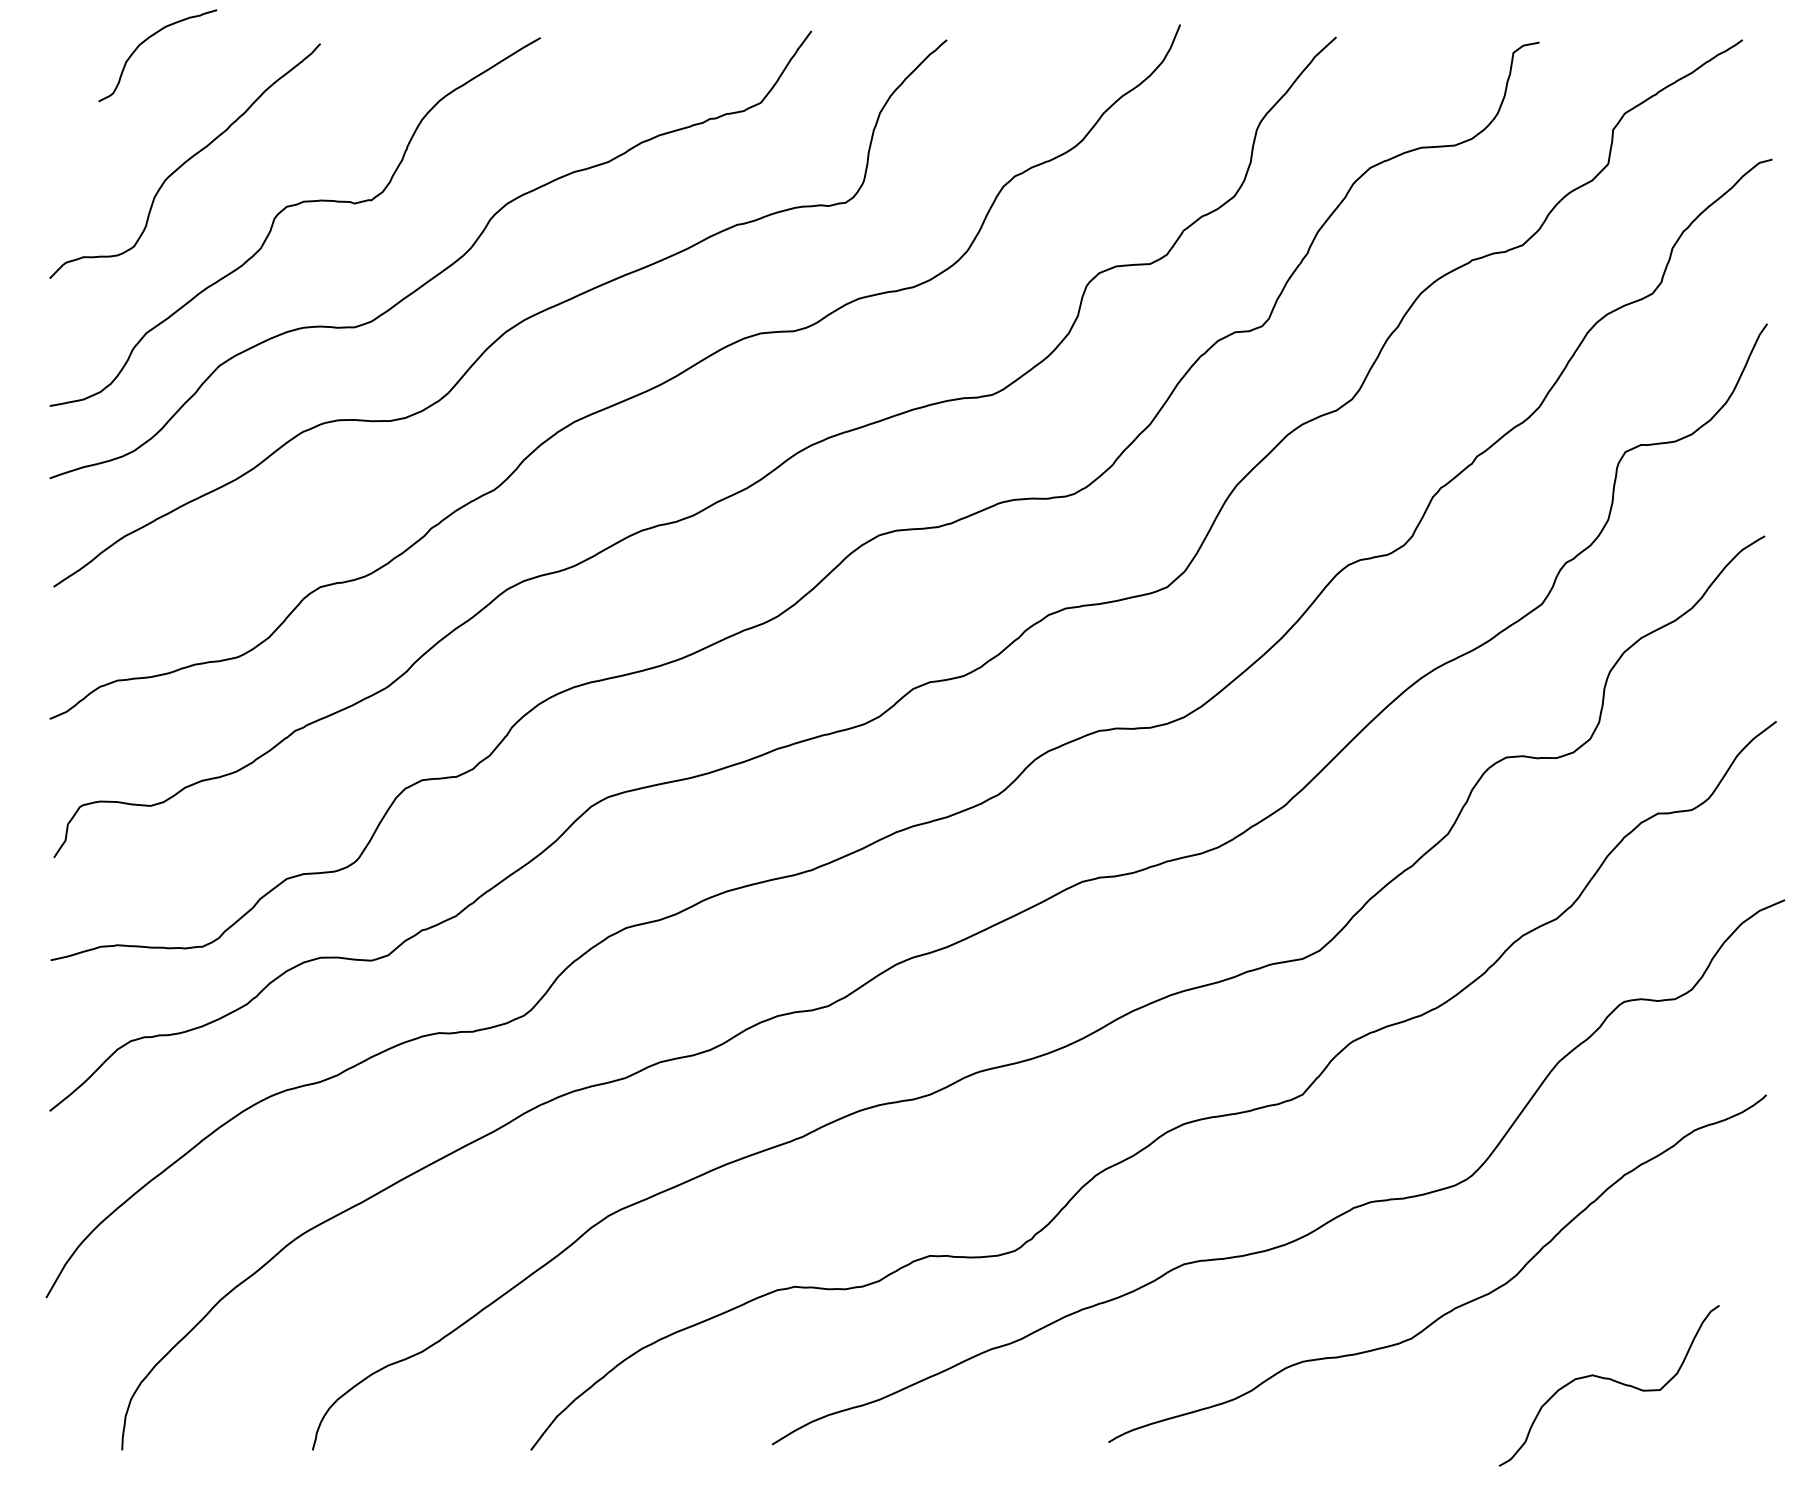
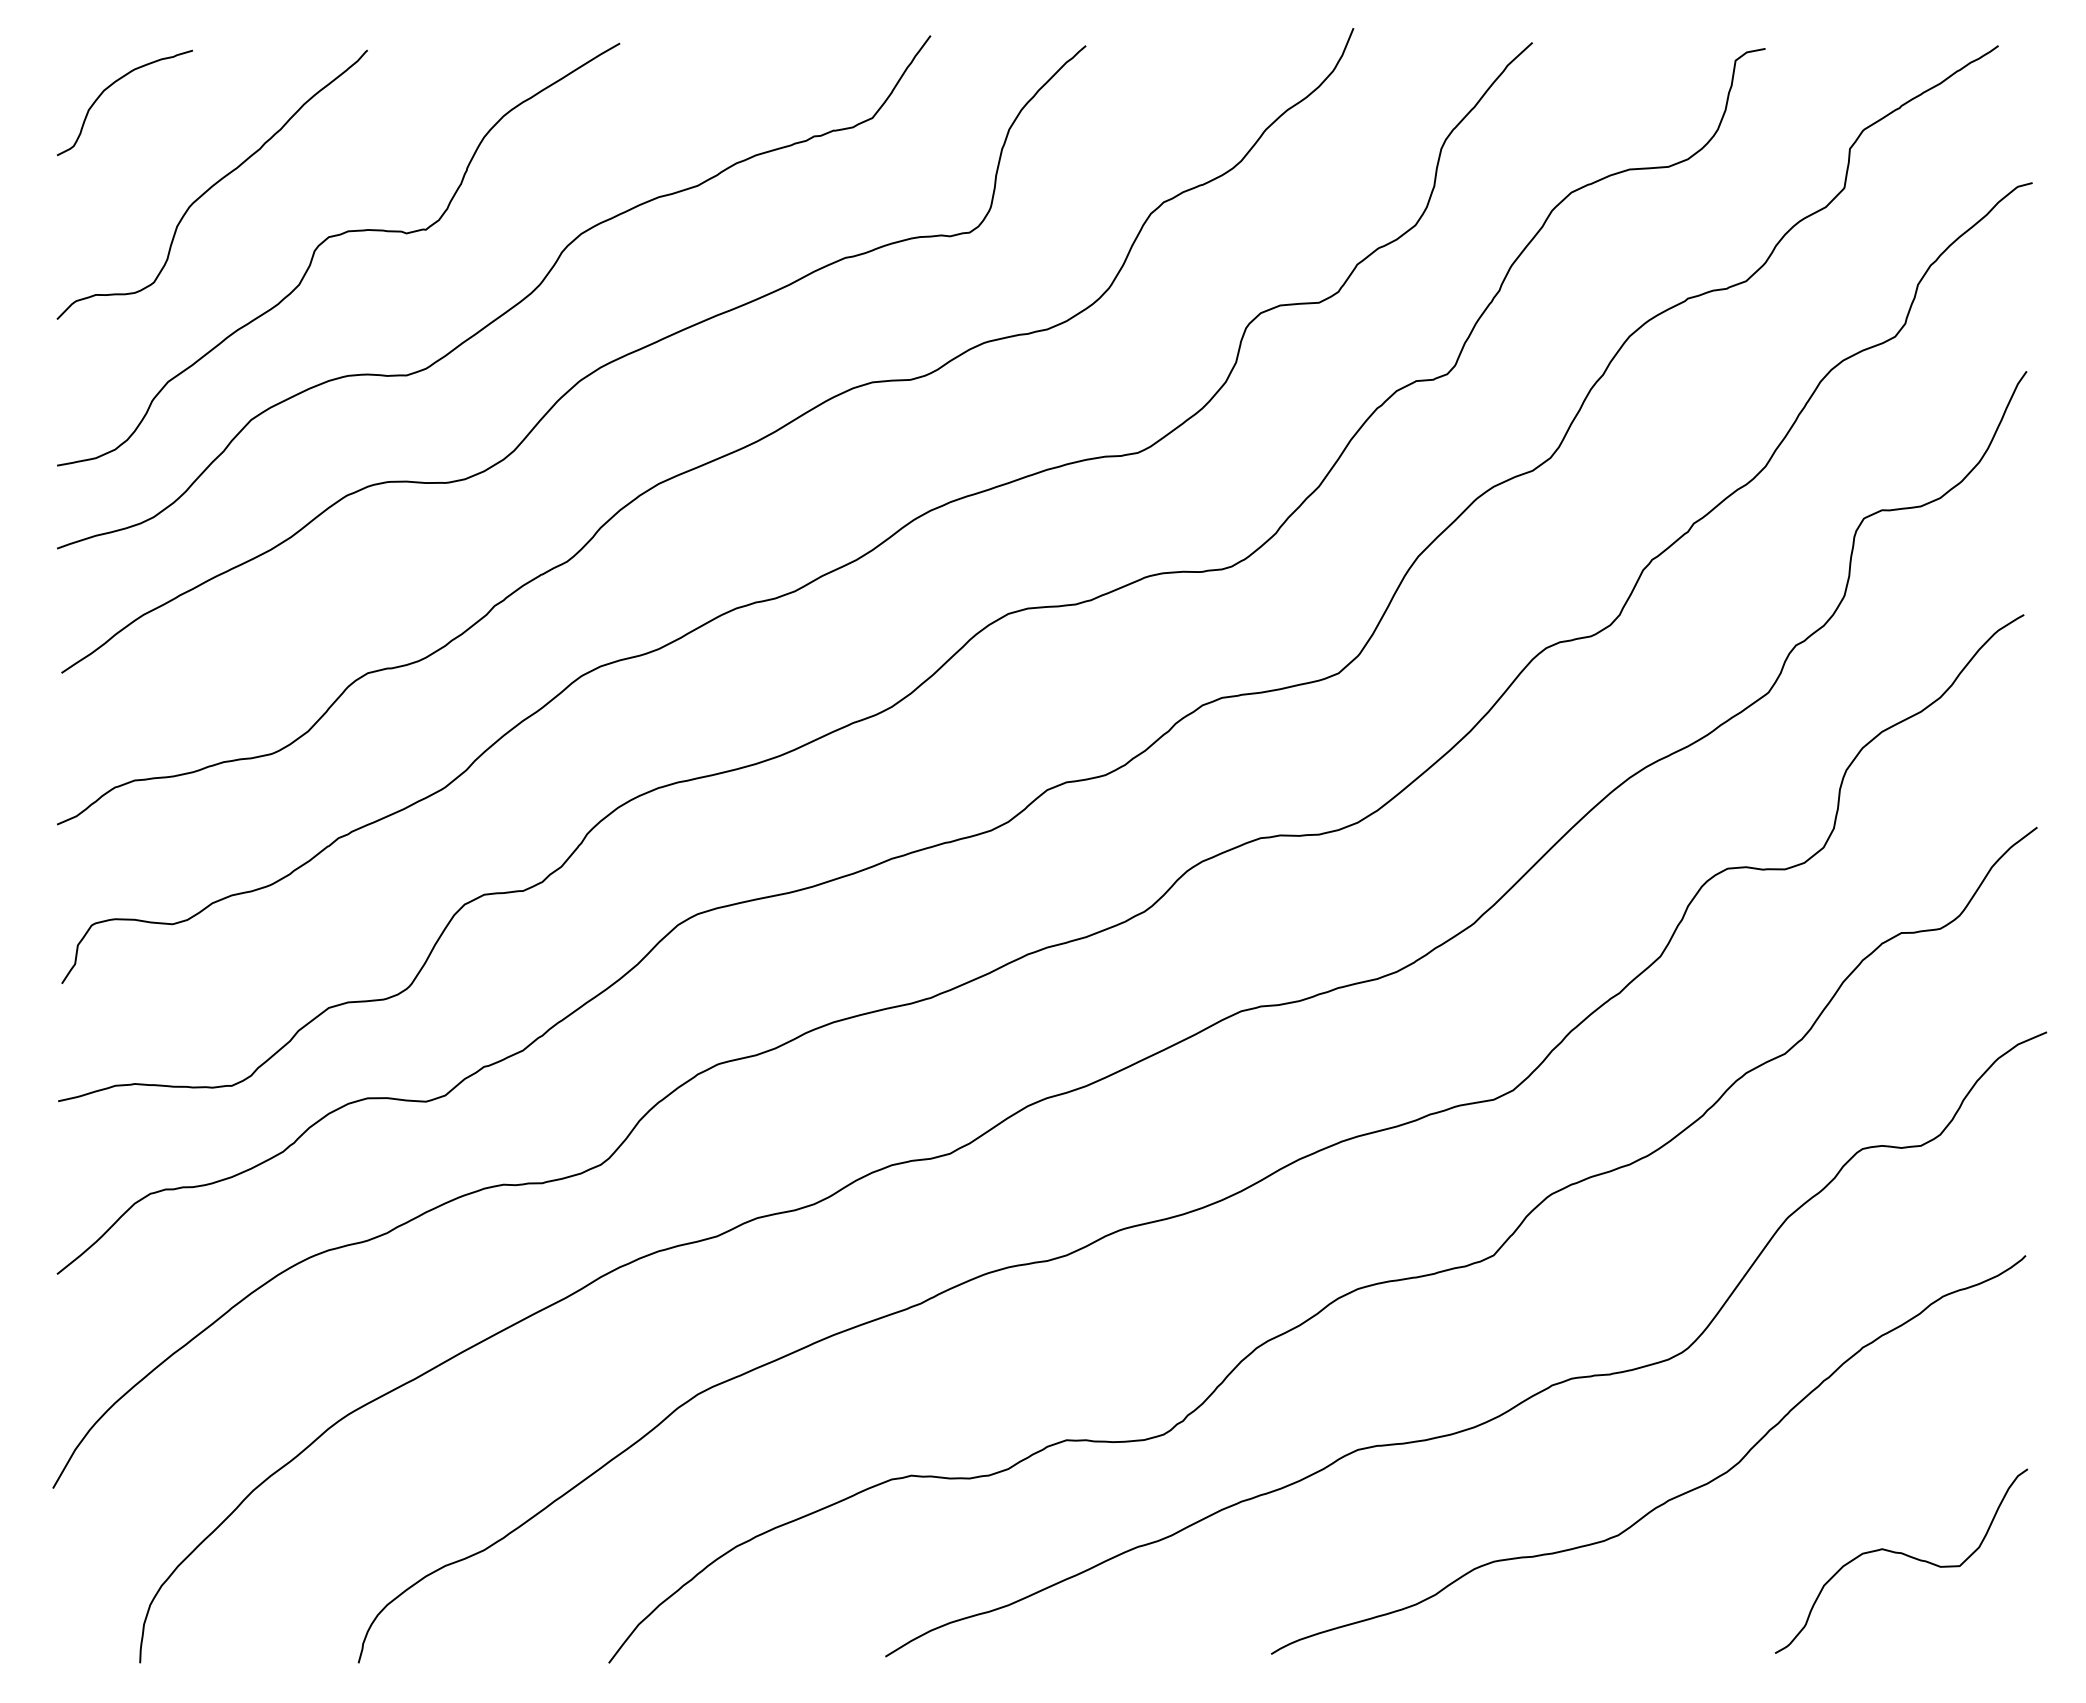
curve: (146, 40) -> (112, 85), moved
curve: (1611, 1380) -> (1904, 1555), moved

